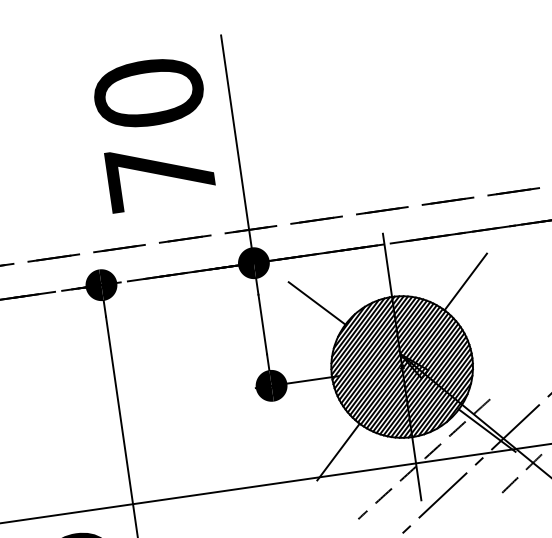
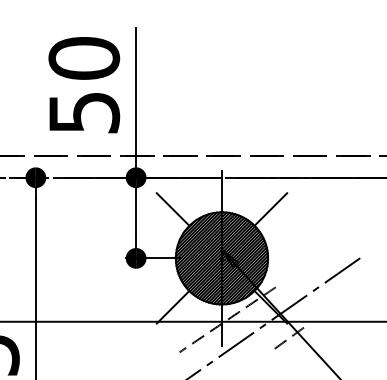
text: (161, 175) -> (84, 112), 70 -> 50

